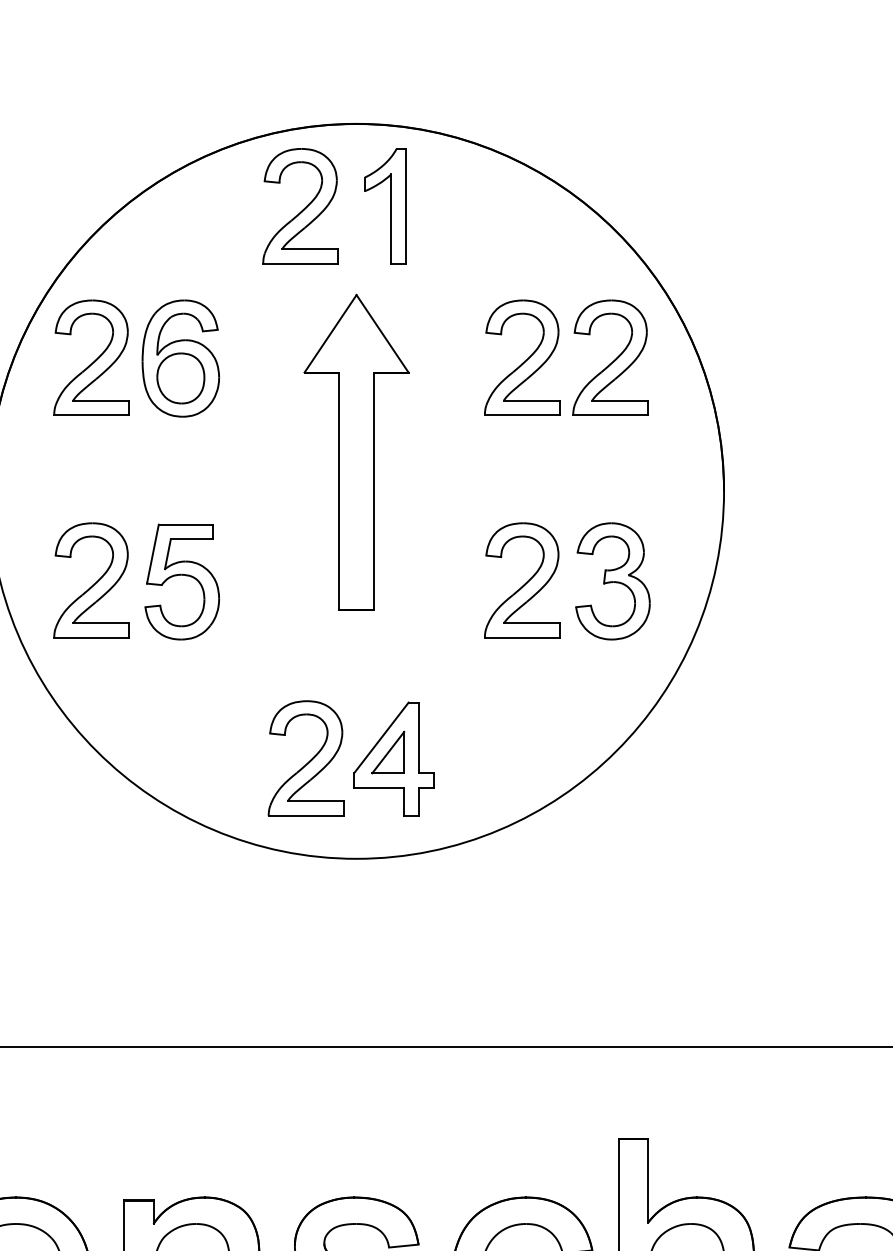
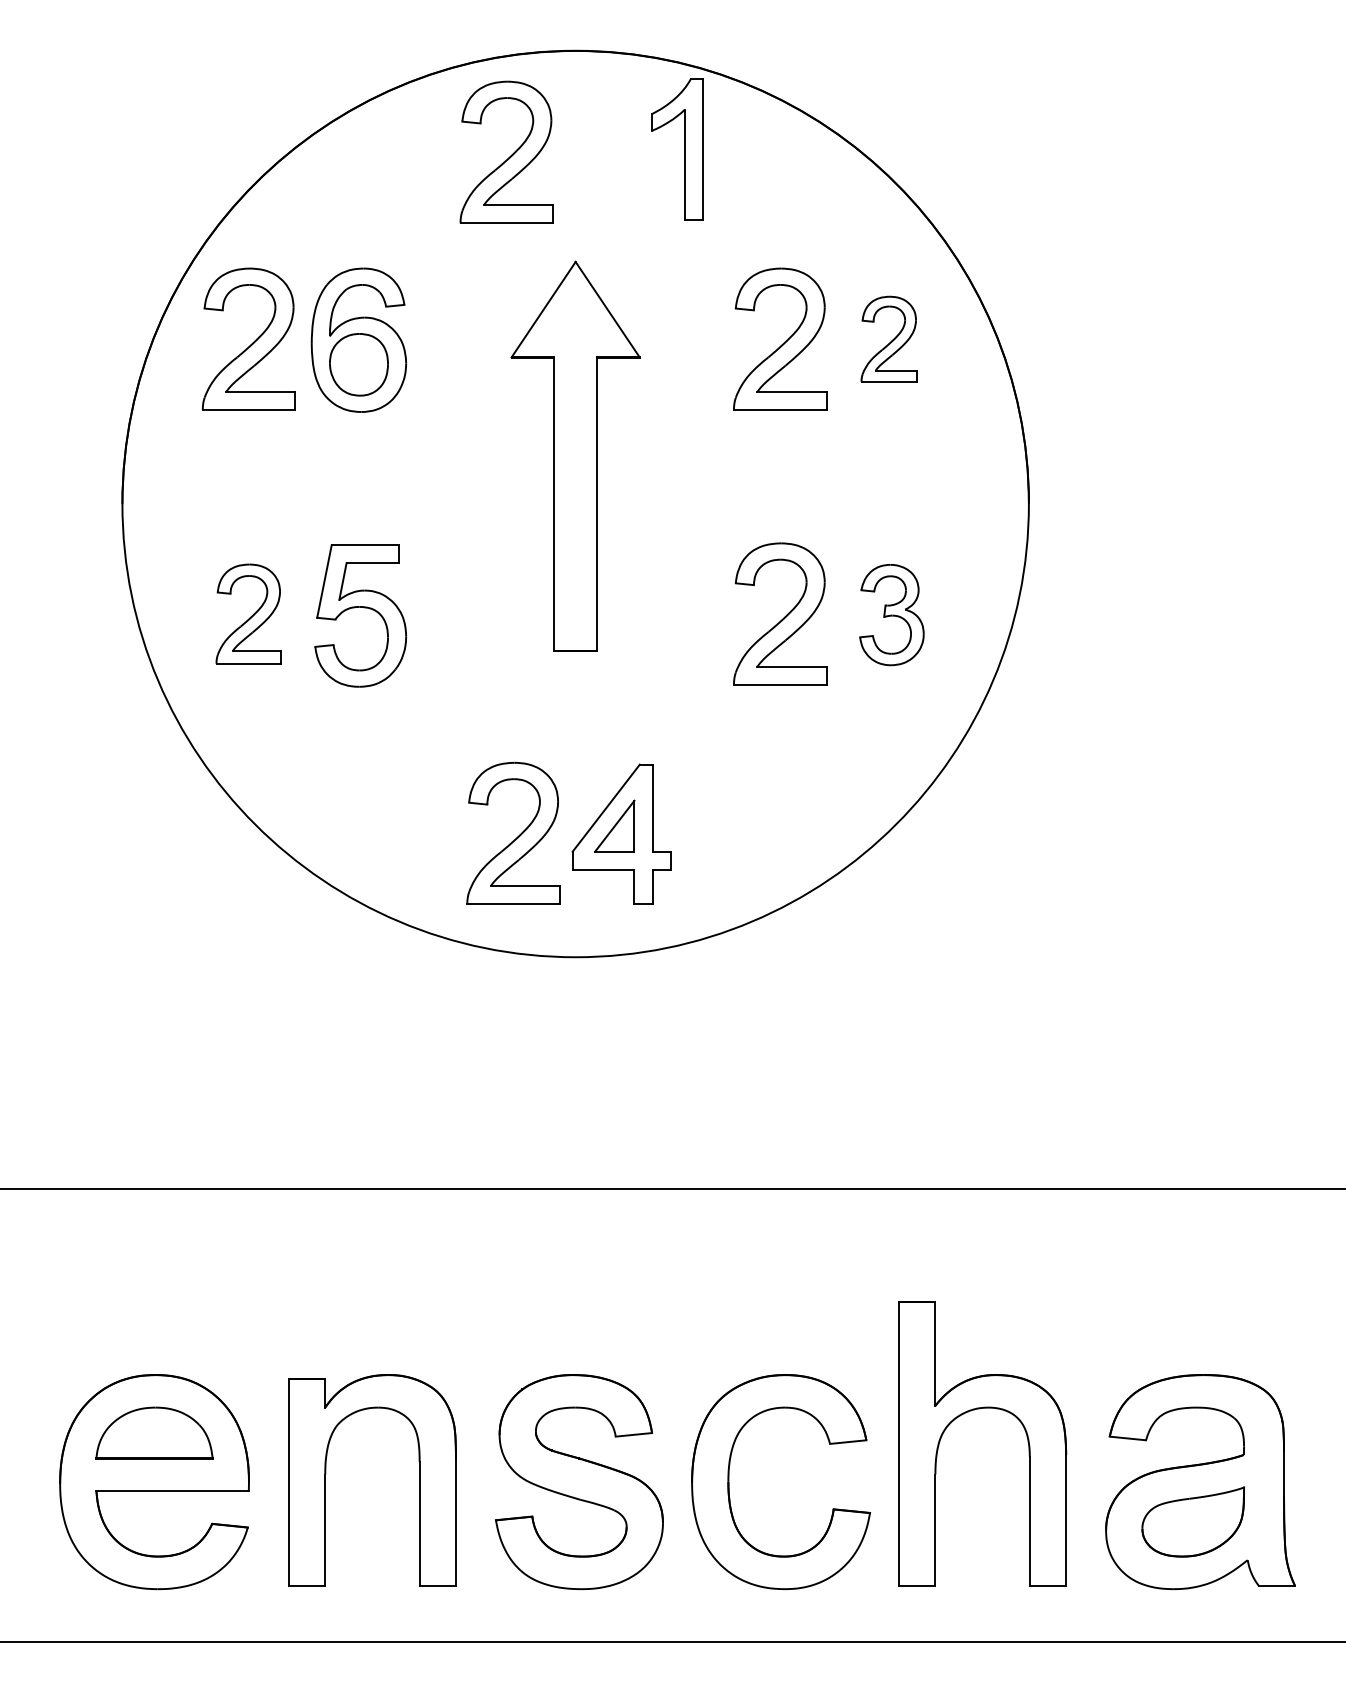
part: (391, 206) -> (684, 149), moved
part: (611, 357) -> (889, 338), size x0.6
part: (91, 580) -> (248, 613), size x0.7
part: (612, 580) -> (891, 614), size x0.7

